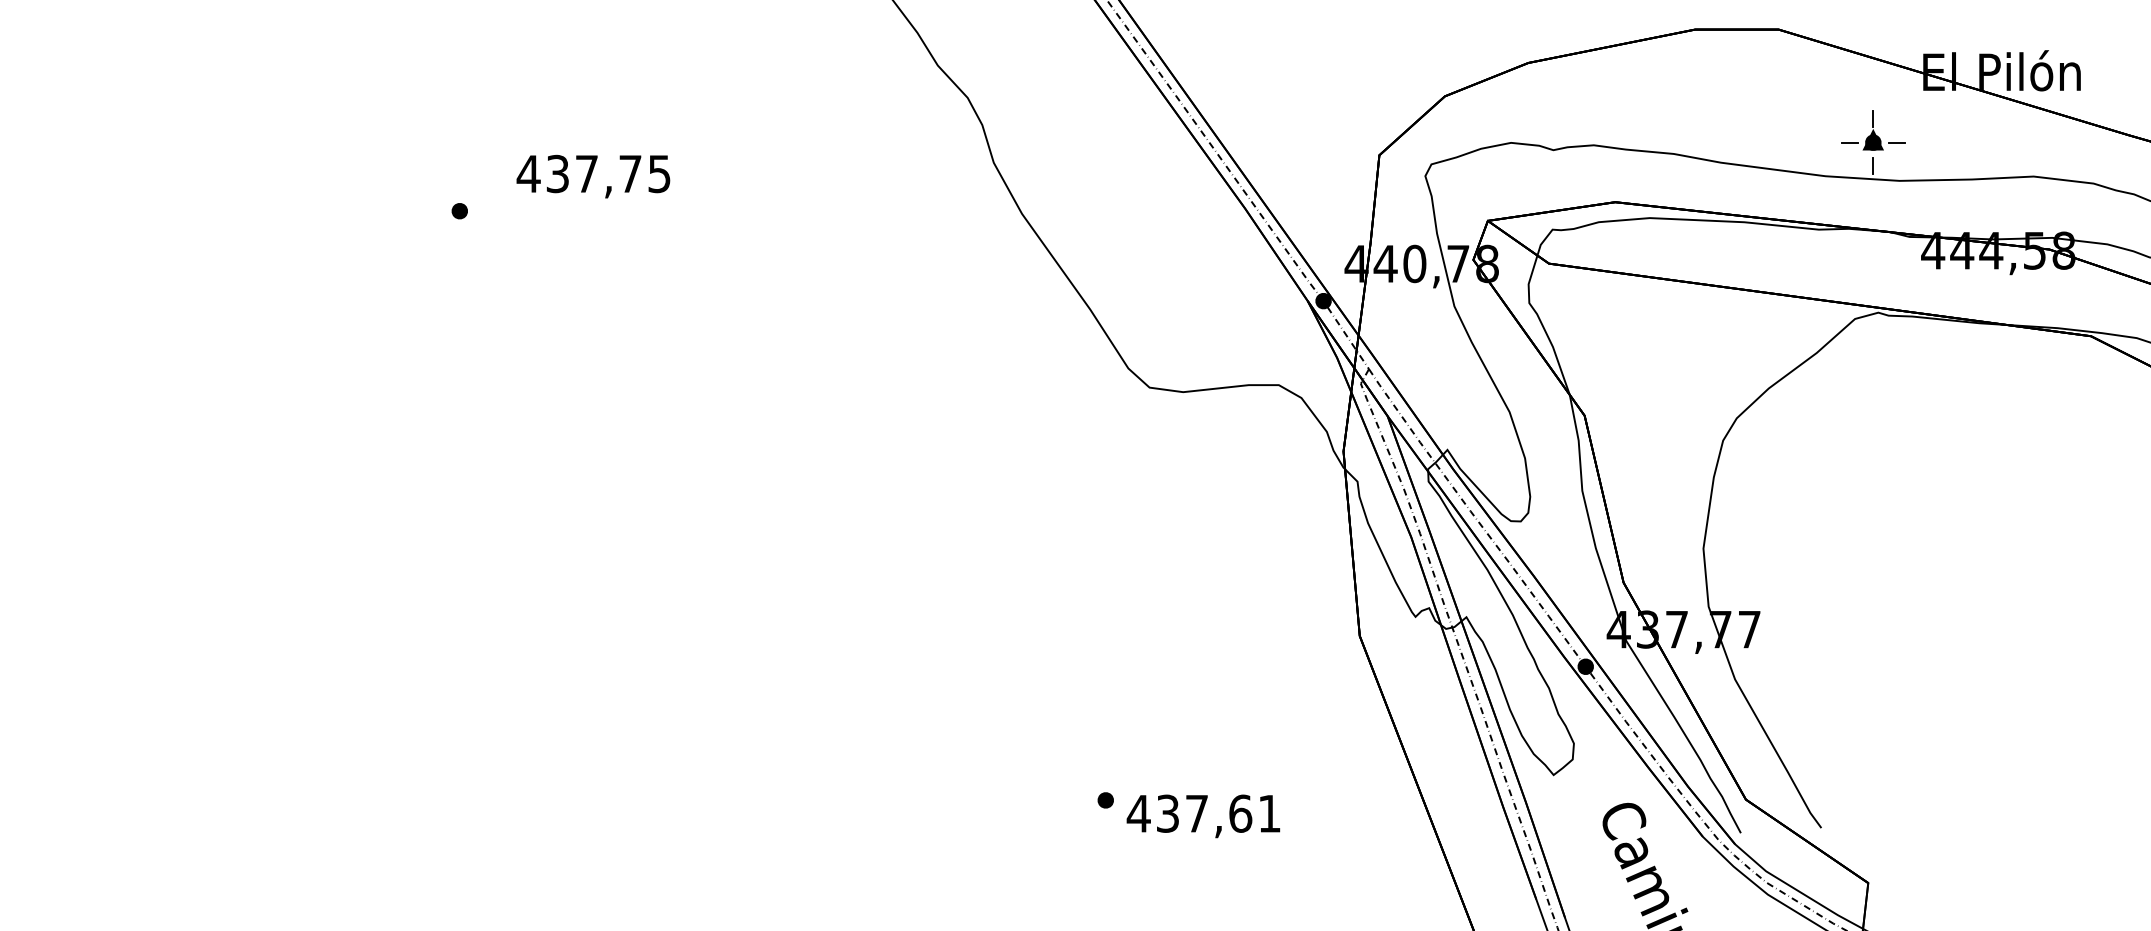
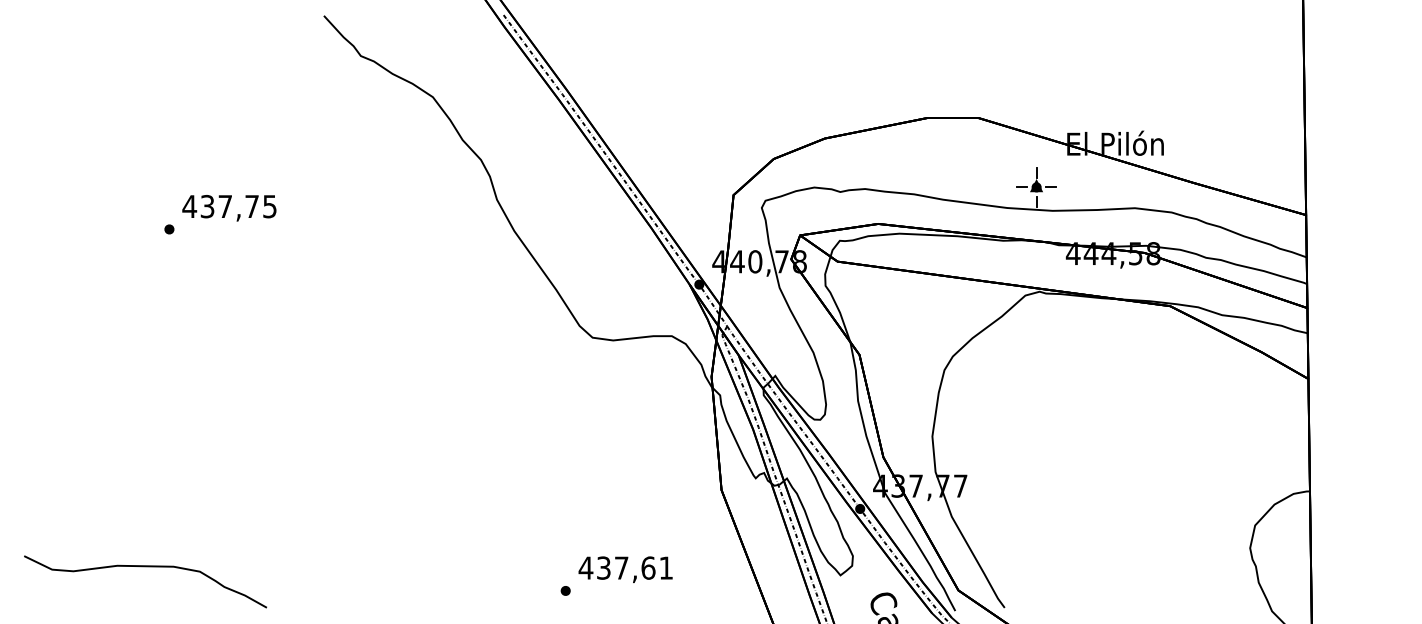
text: (593, 177) -> (229, 208), moved
curve: (420, 762) -> (145, 567), added
text: (1203, 815) -> (625, 569), moved

